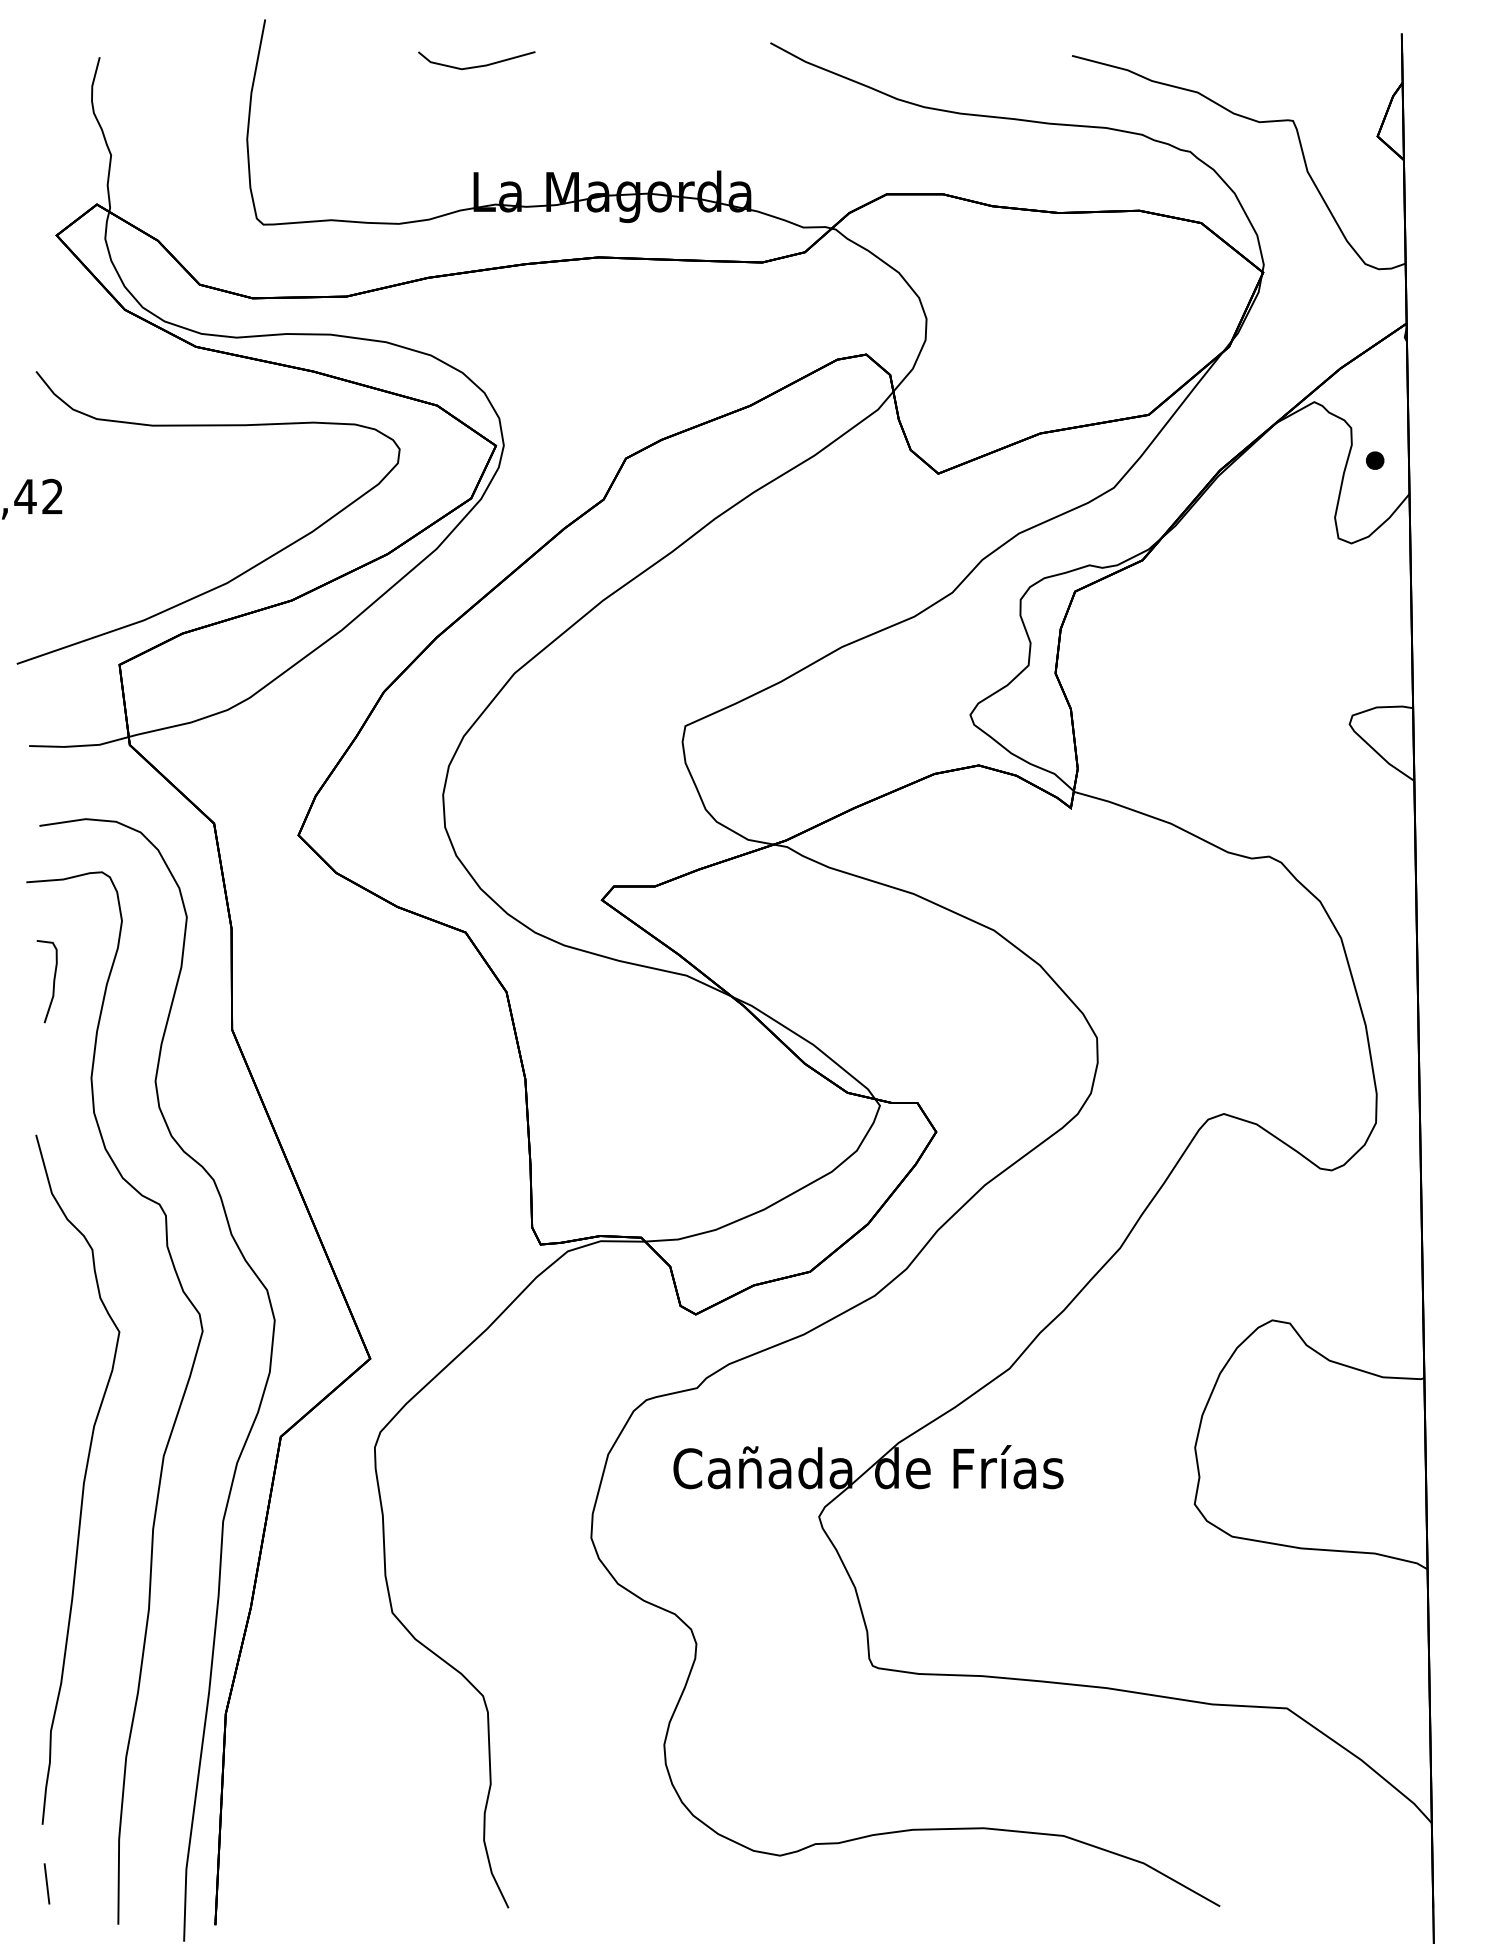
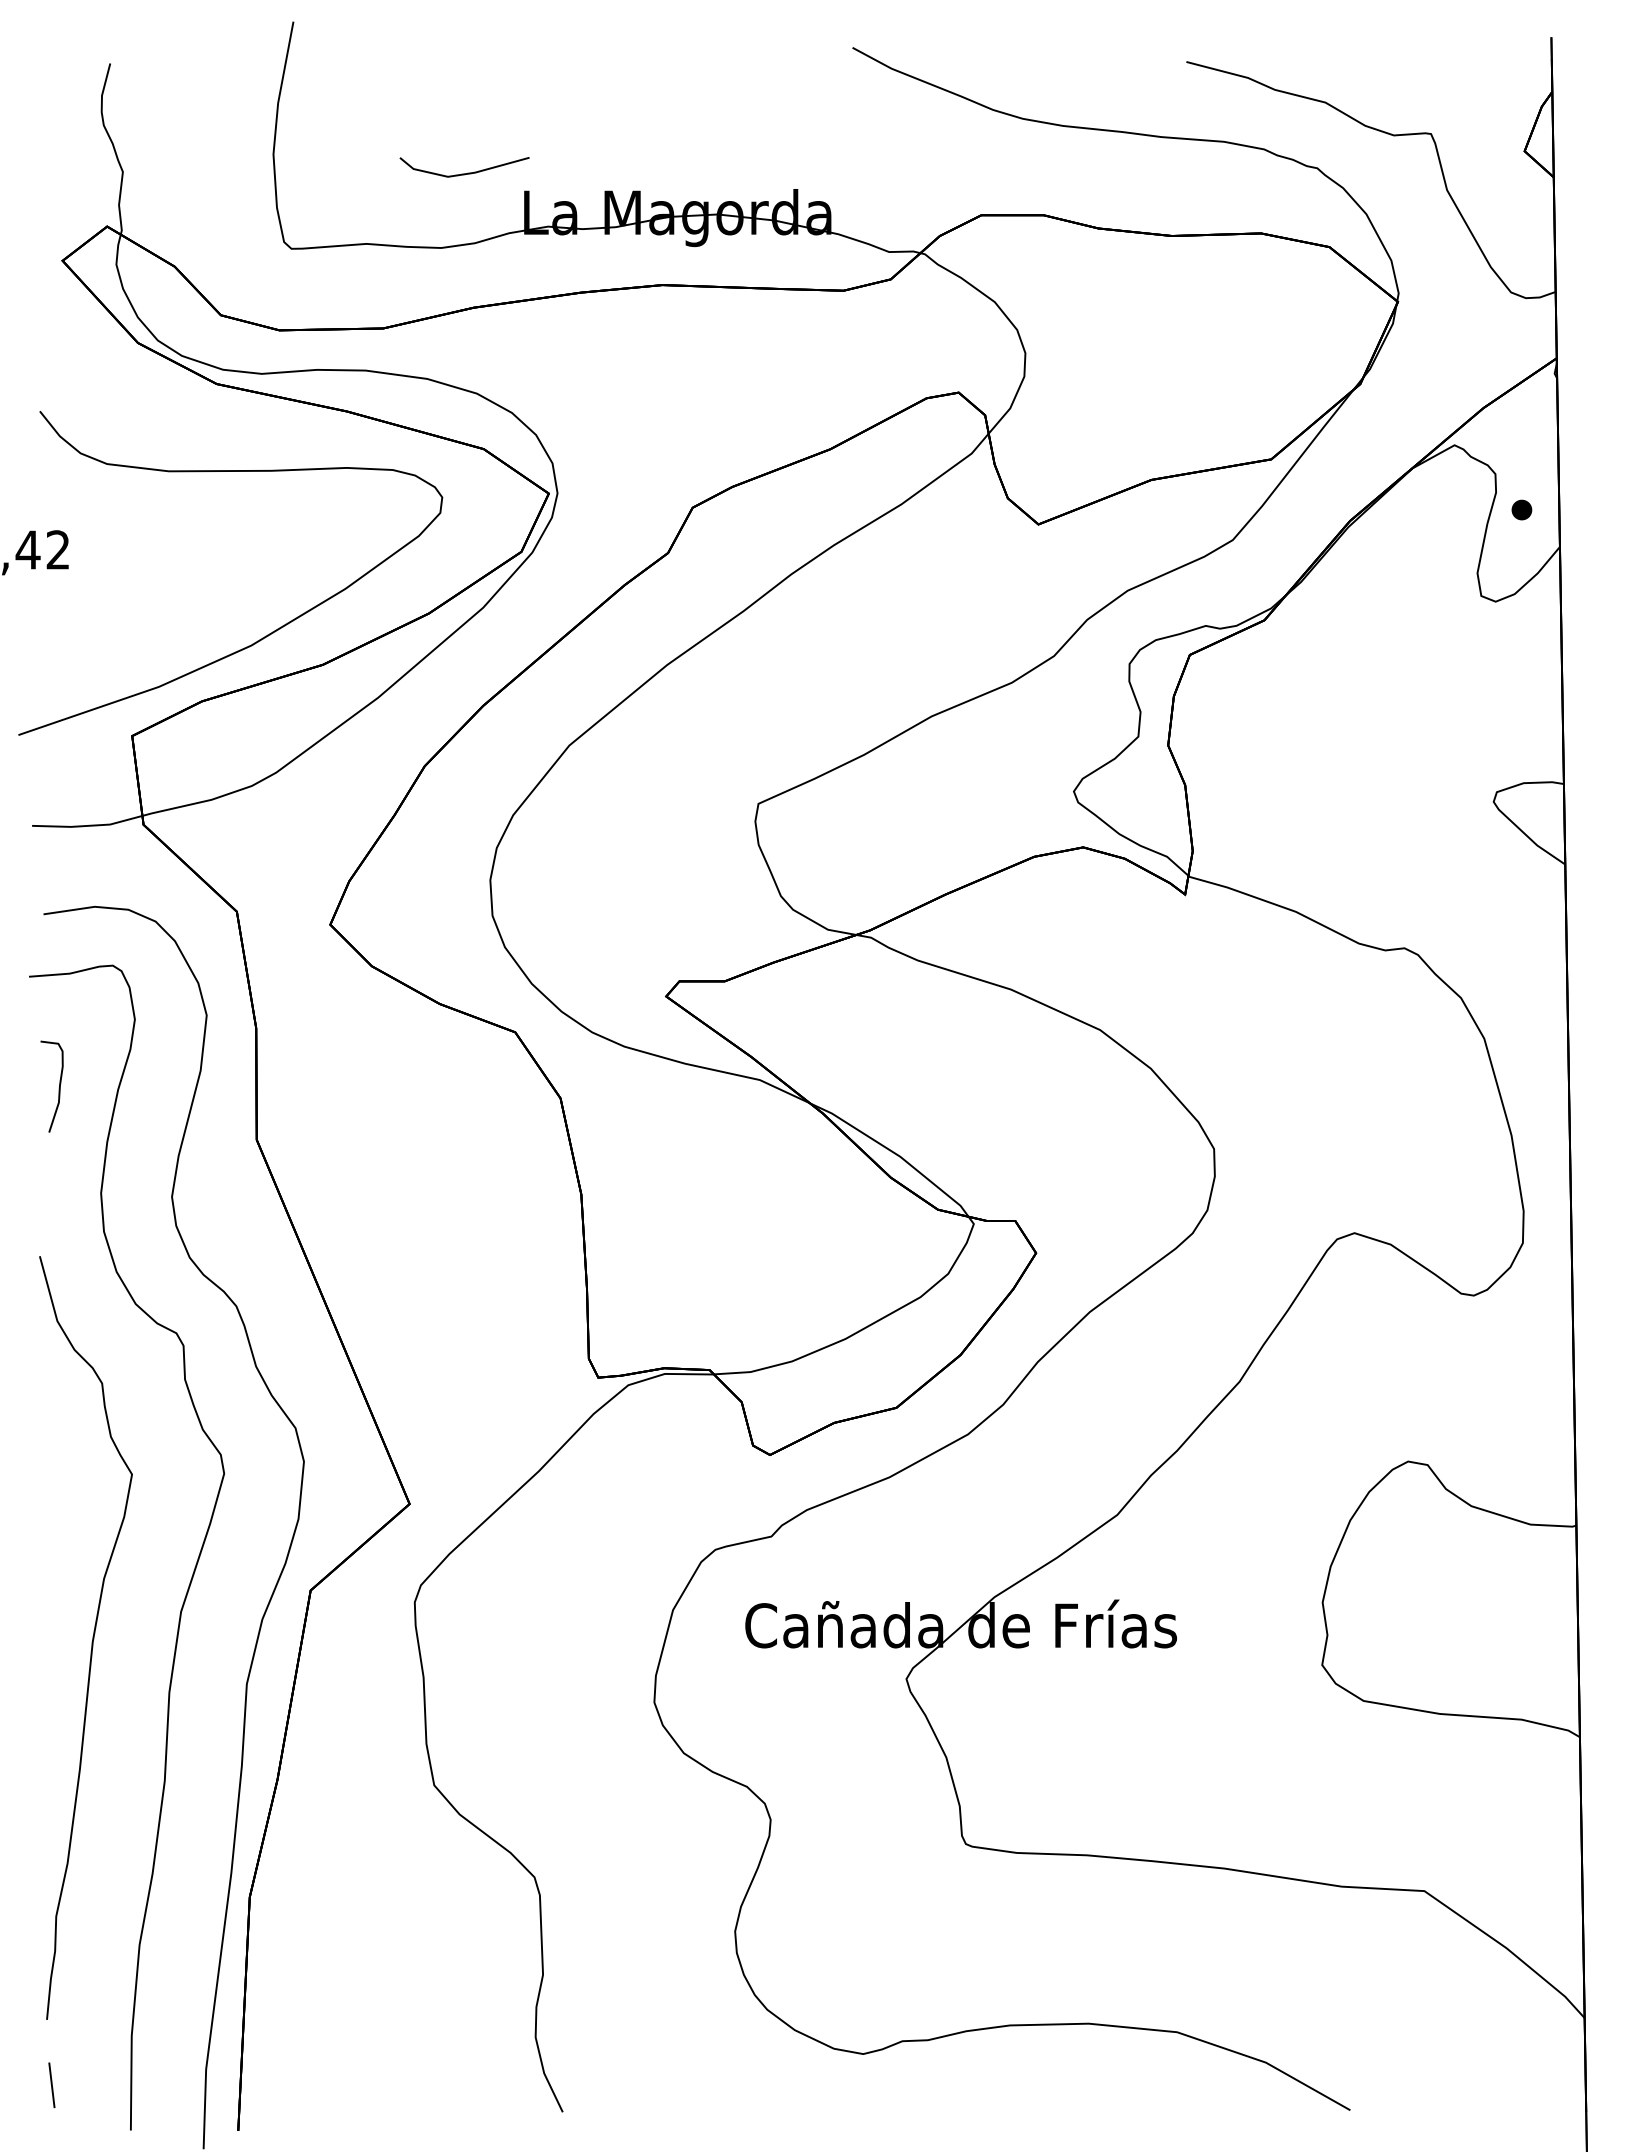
line: (479, 65) -> (467, 172), moved

